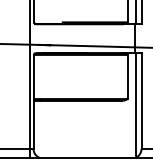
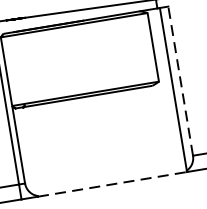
line: (141, 100) -> (180, 80), solid -> dashed
line: (88, 158) -> (113, 184), solid -> dashed

